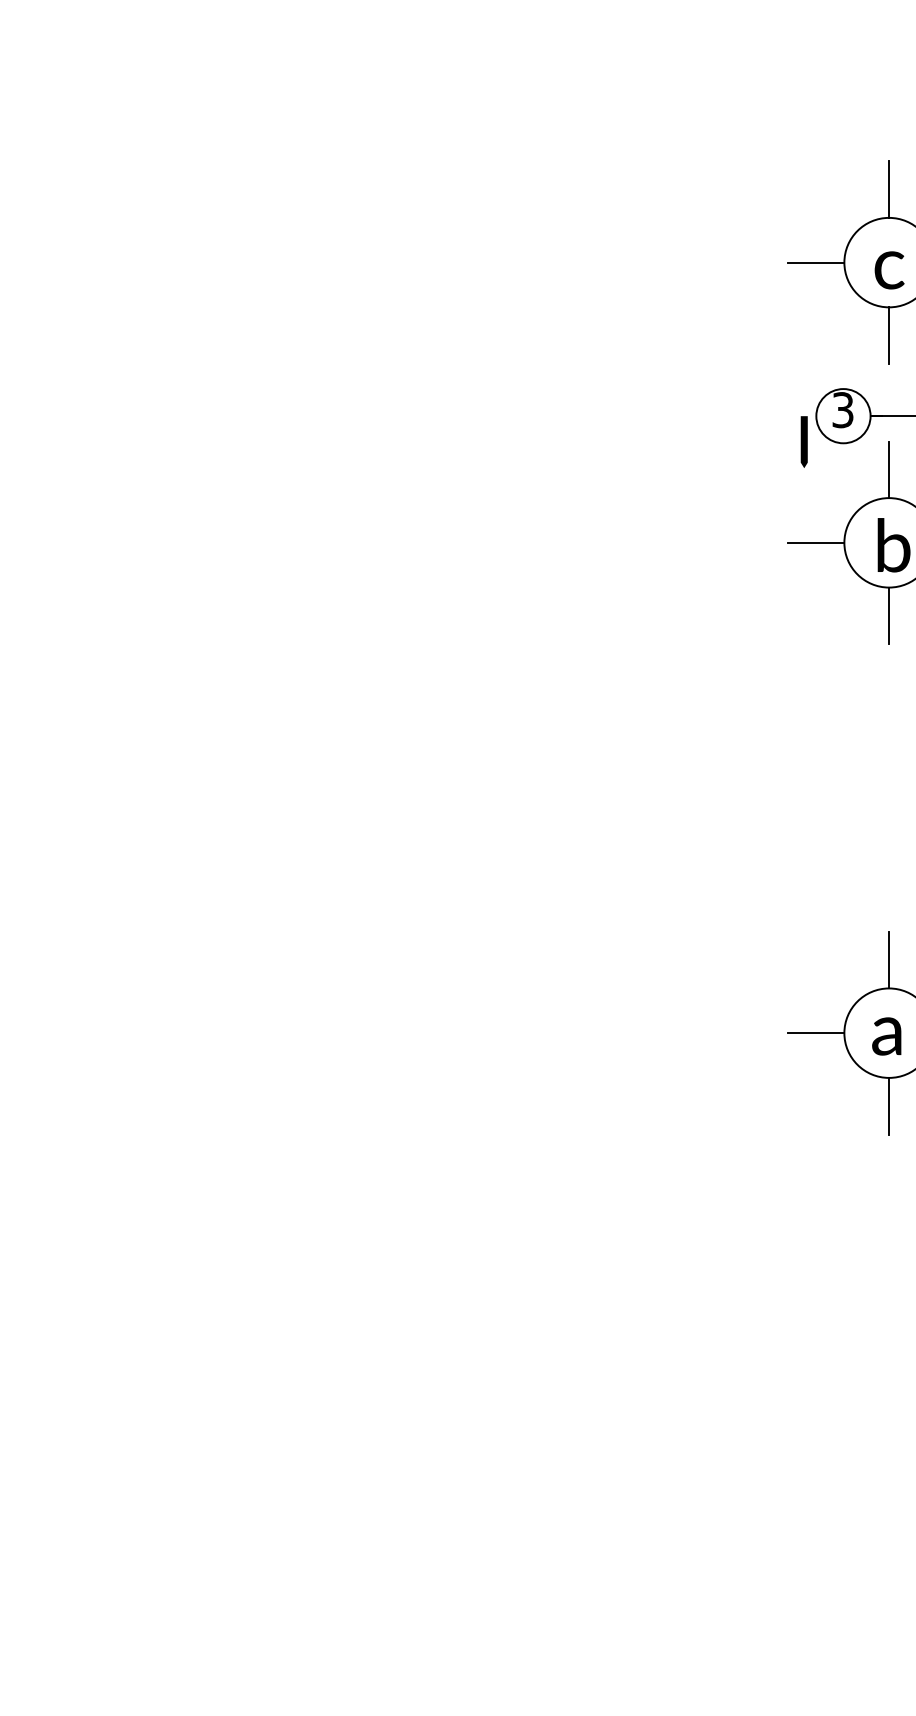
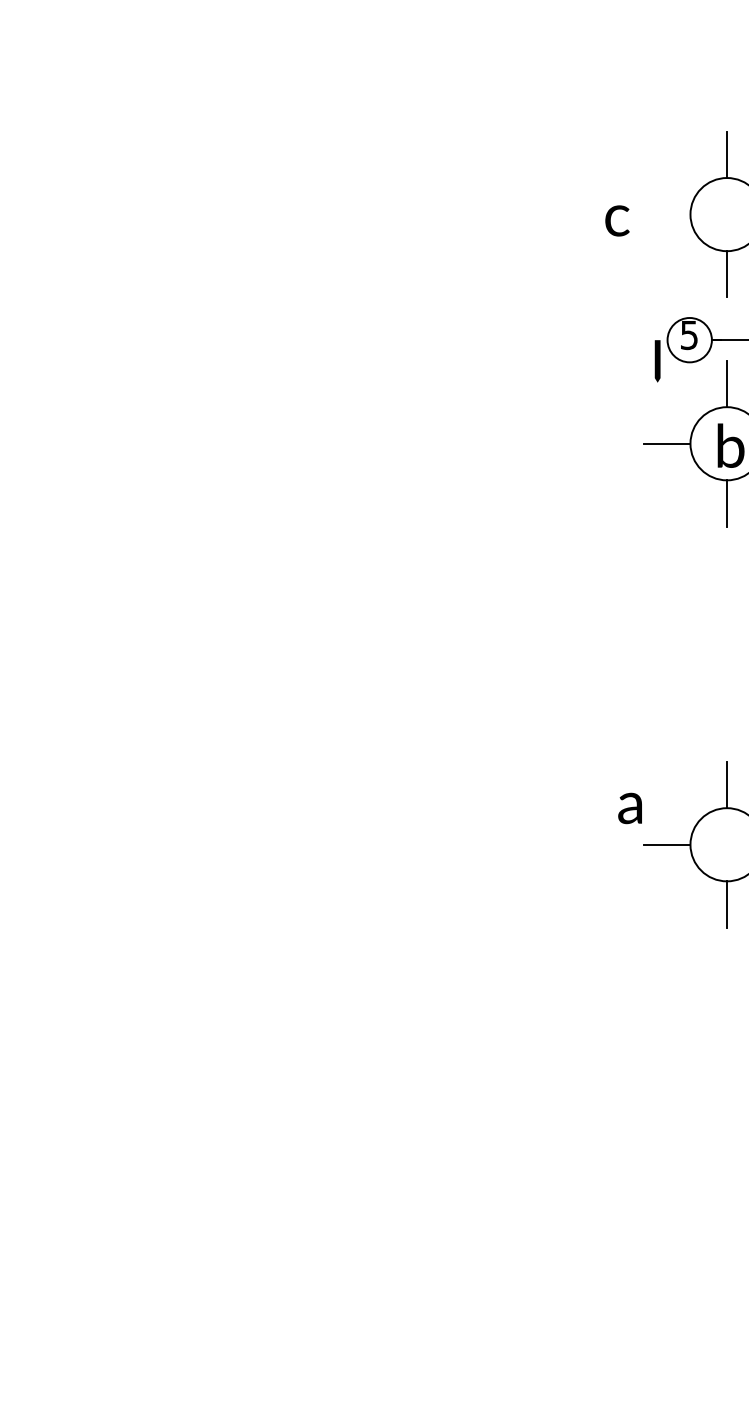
line: (816, 262) -> (667, 214), removed
text: (889, 269) -> (617, 220), moved
text: (843, 409) -> (689, 334), 3 -> 5
text: (885, 1036) -> (629, 808), moved

